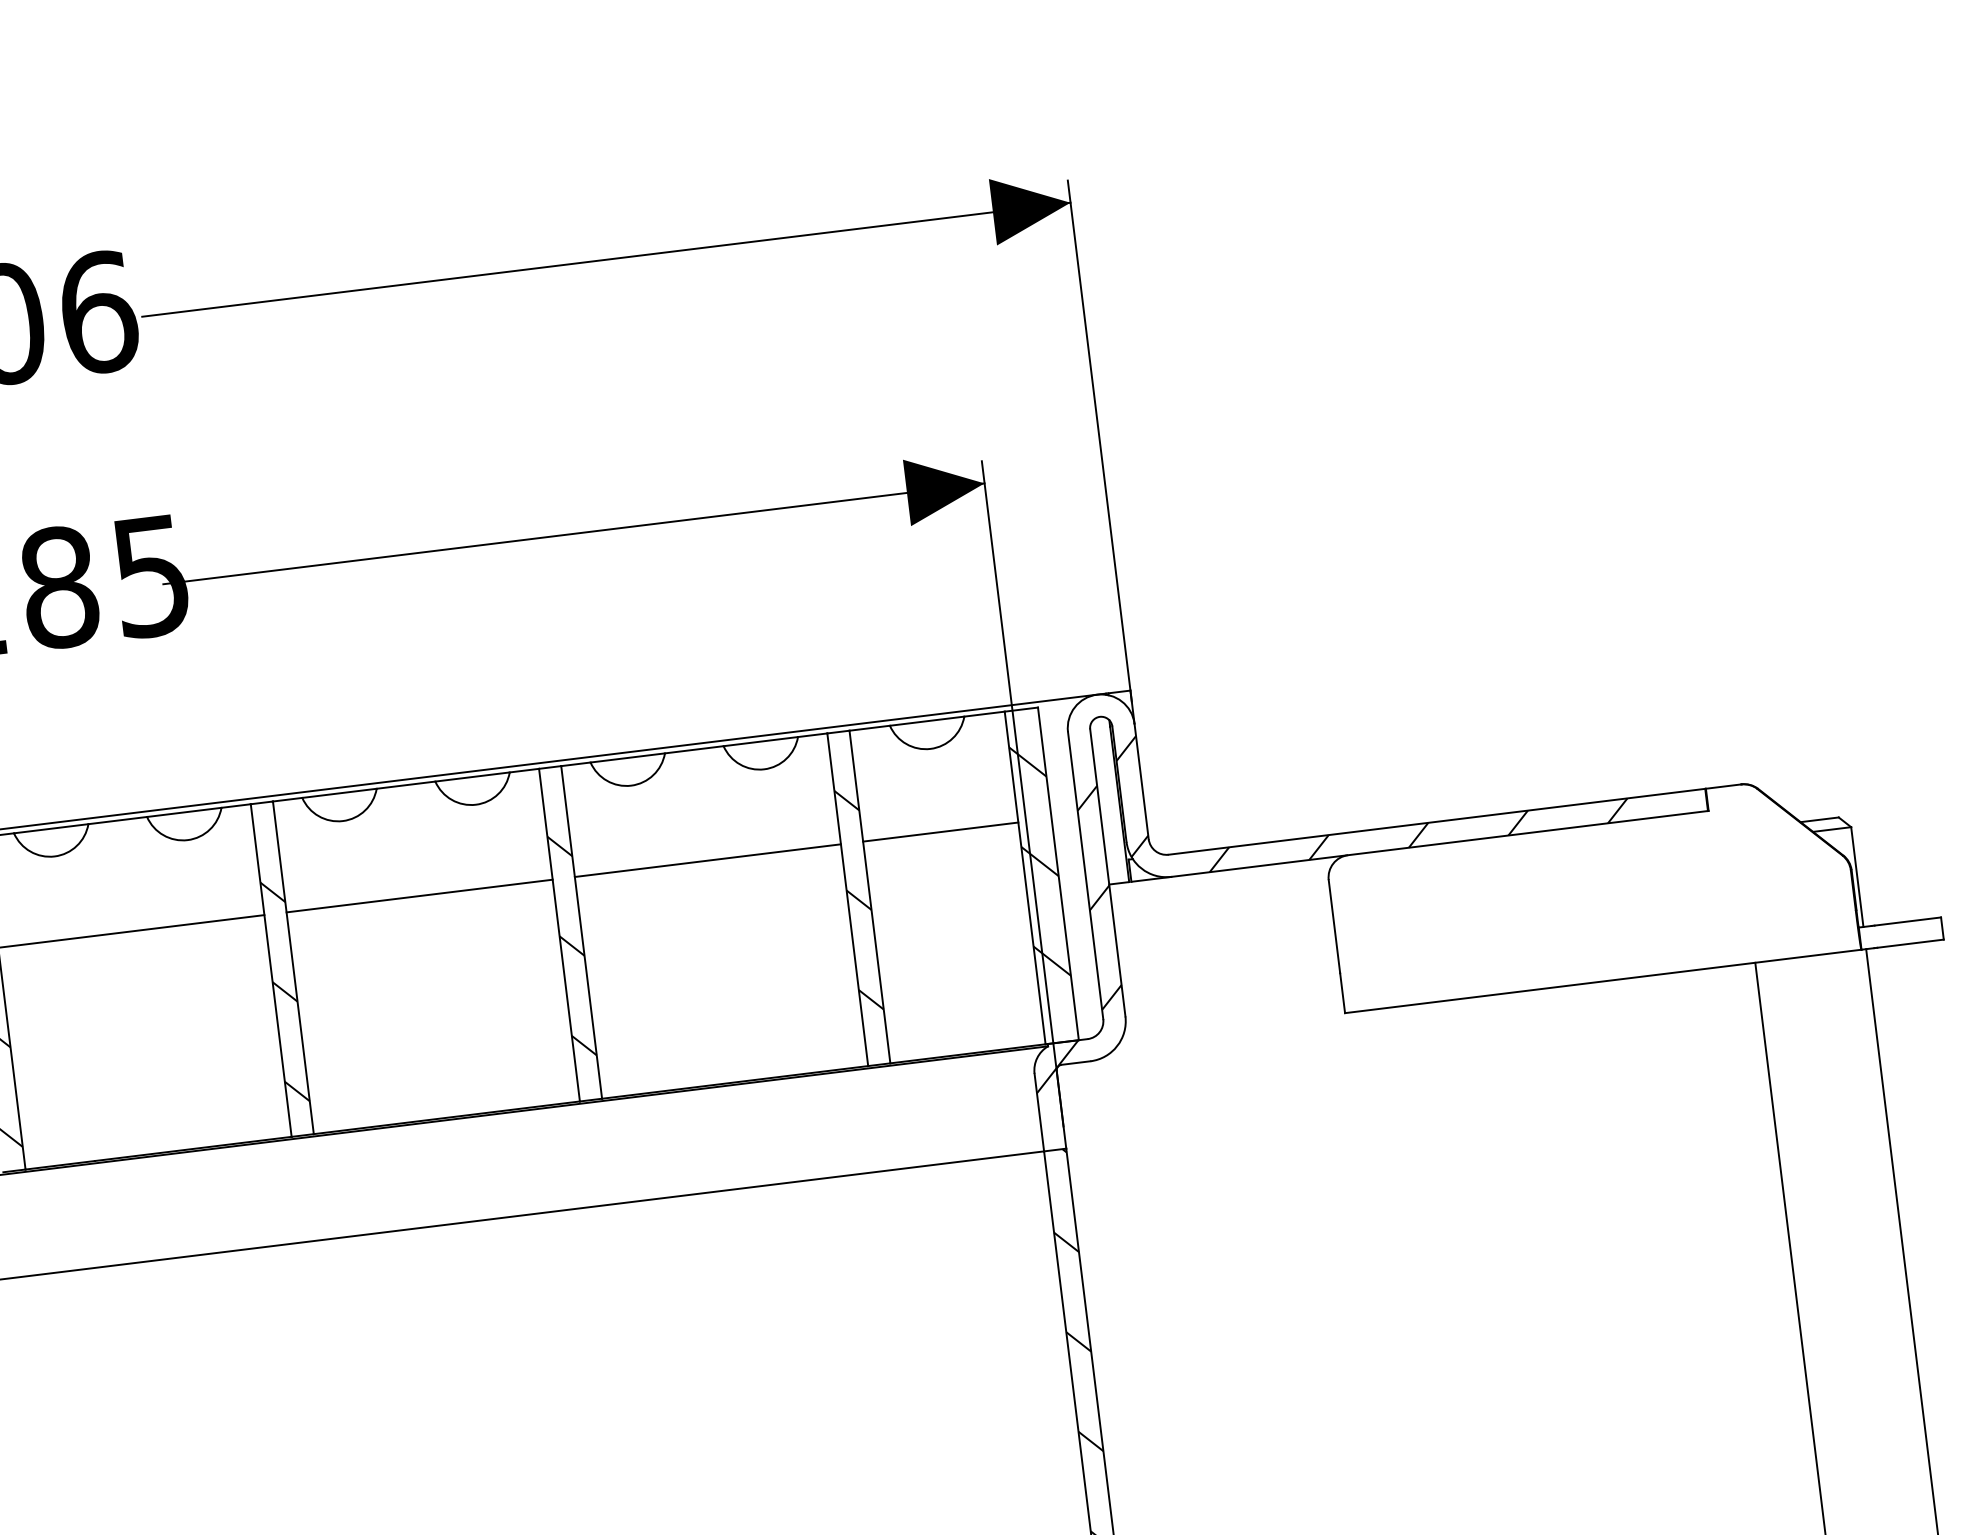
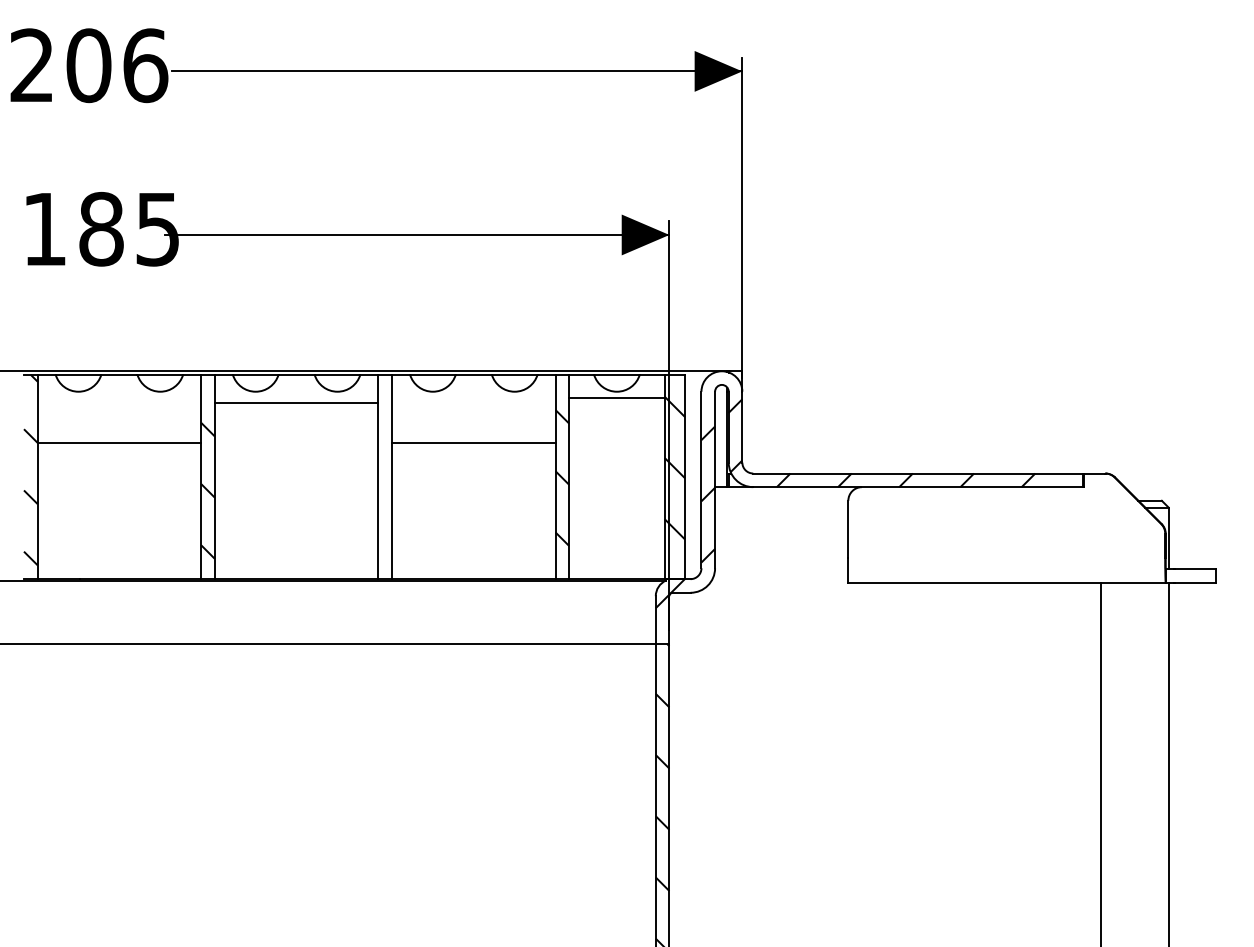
line: (939, 831) -> (616, 397), moved
line: (419, 895) -> (296, 402), moved
hatch: (572, 946) -> (385, 484), removed

